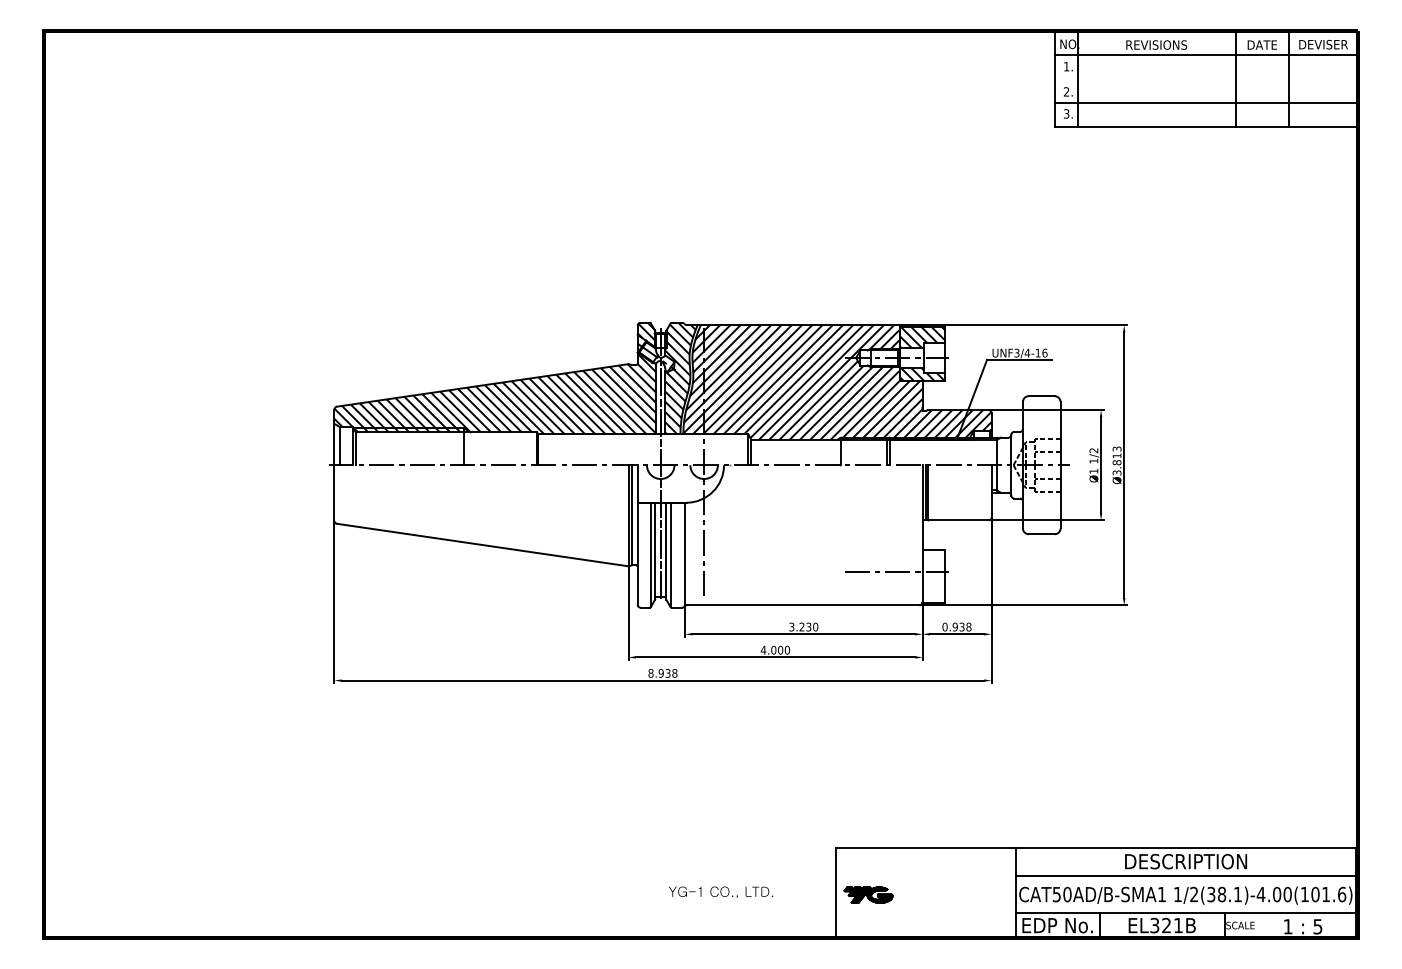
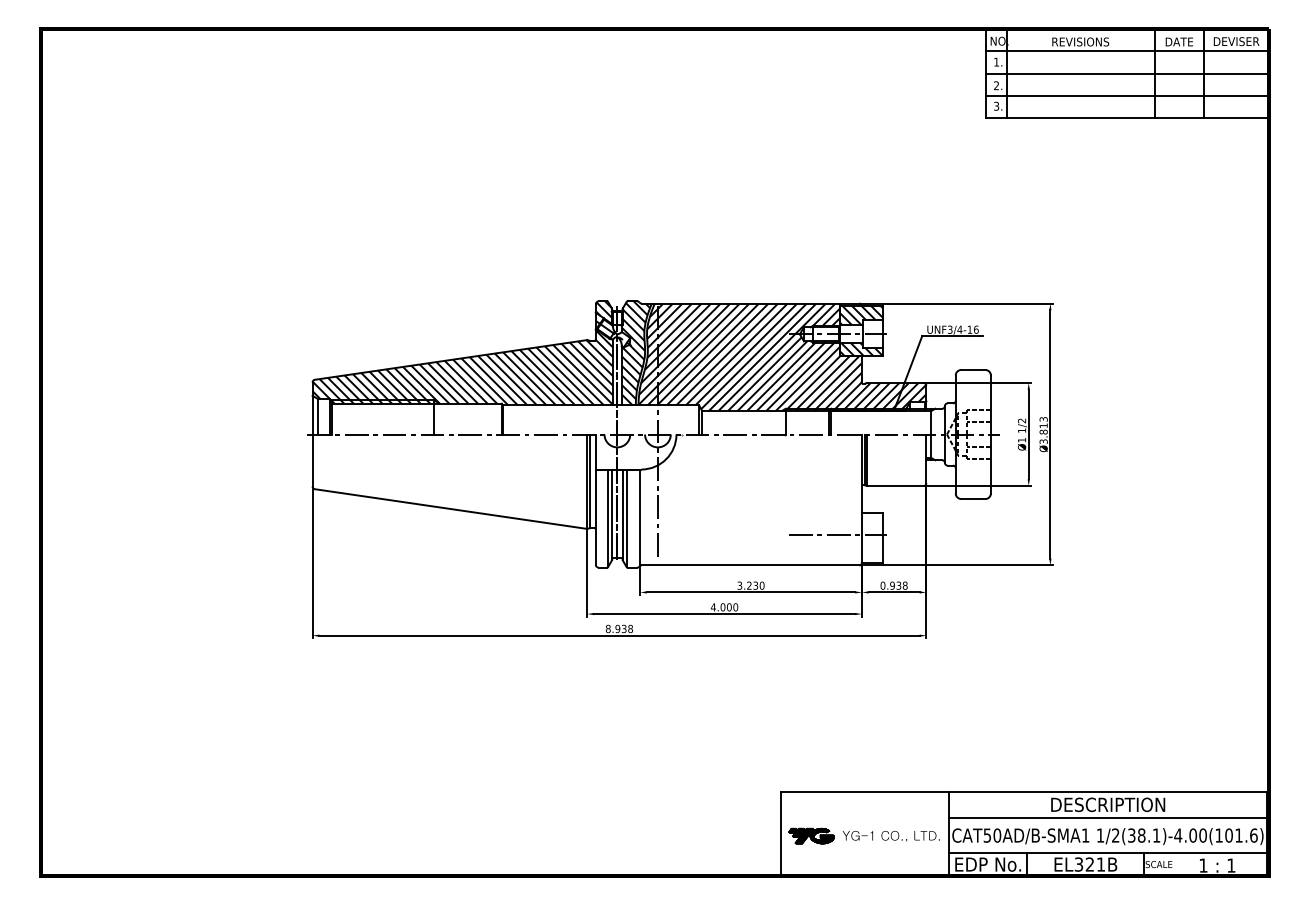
line: (1205, 79) -> (1126, 74), added
text: (721, 891) -> (891, 835), moved
text: (1317, 926) -> (1230, 865), 5 -> 1

